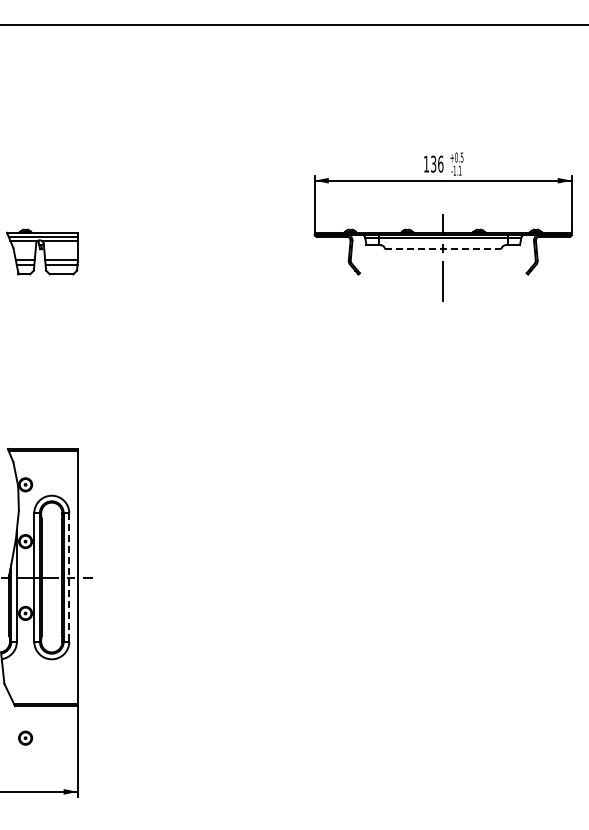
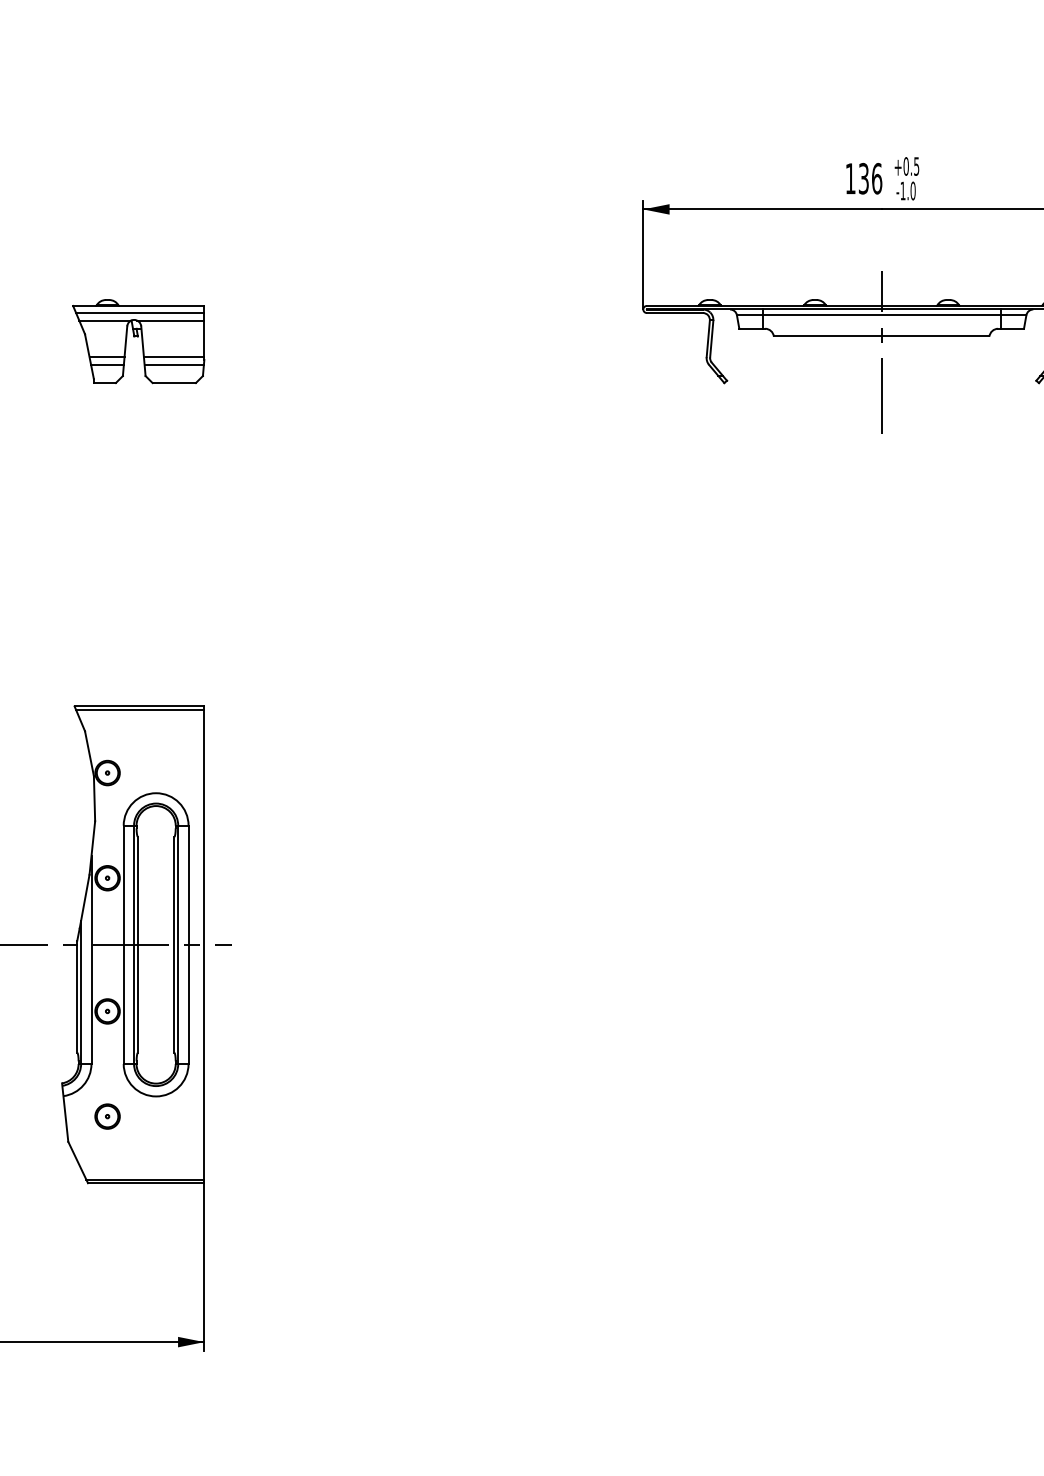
text: (459, 170) -> (911, 190), -1.1 -> -1.0
line: (443, 249) -> (882, 336), dashed -> solid
line: (69, 578) -> (188, 946), dashed -> solid
part: (25, 737) -> (107, 1115), moved

